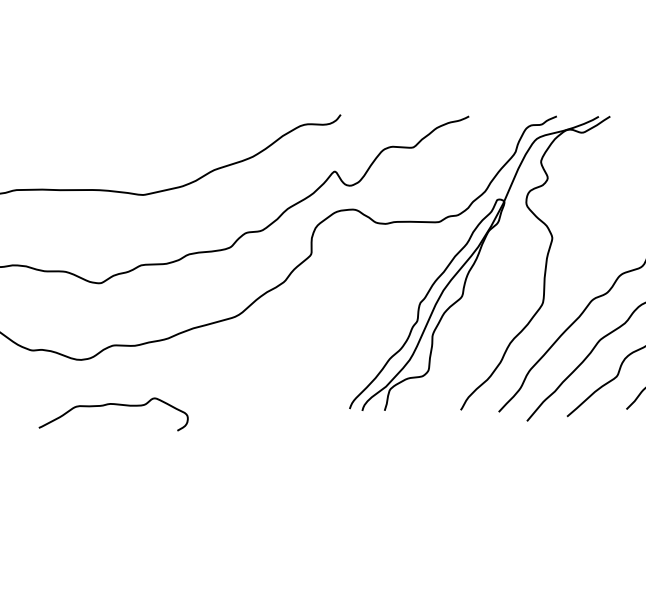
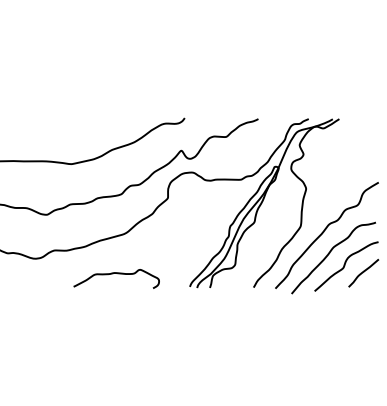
curve: (115, 406) -> (117, 274), moved

